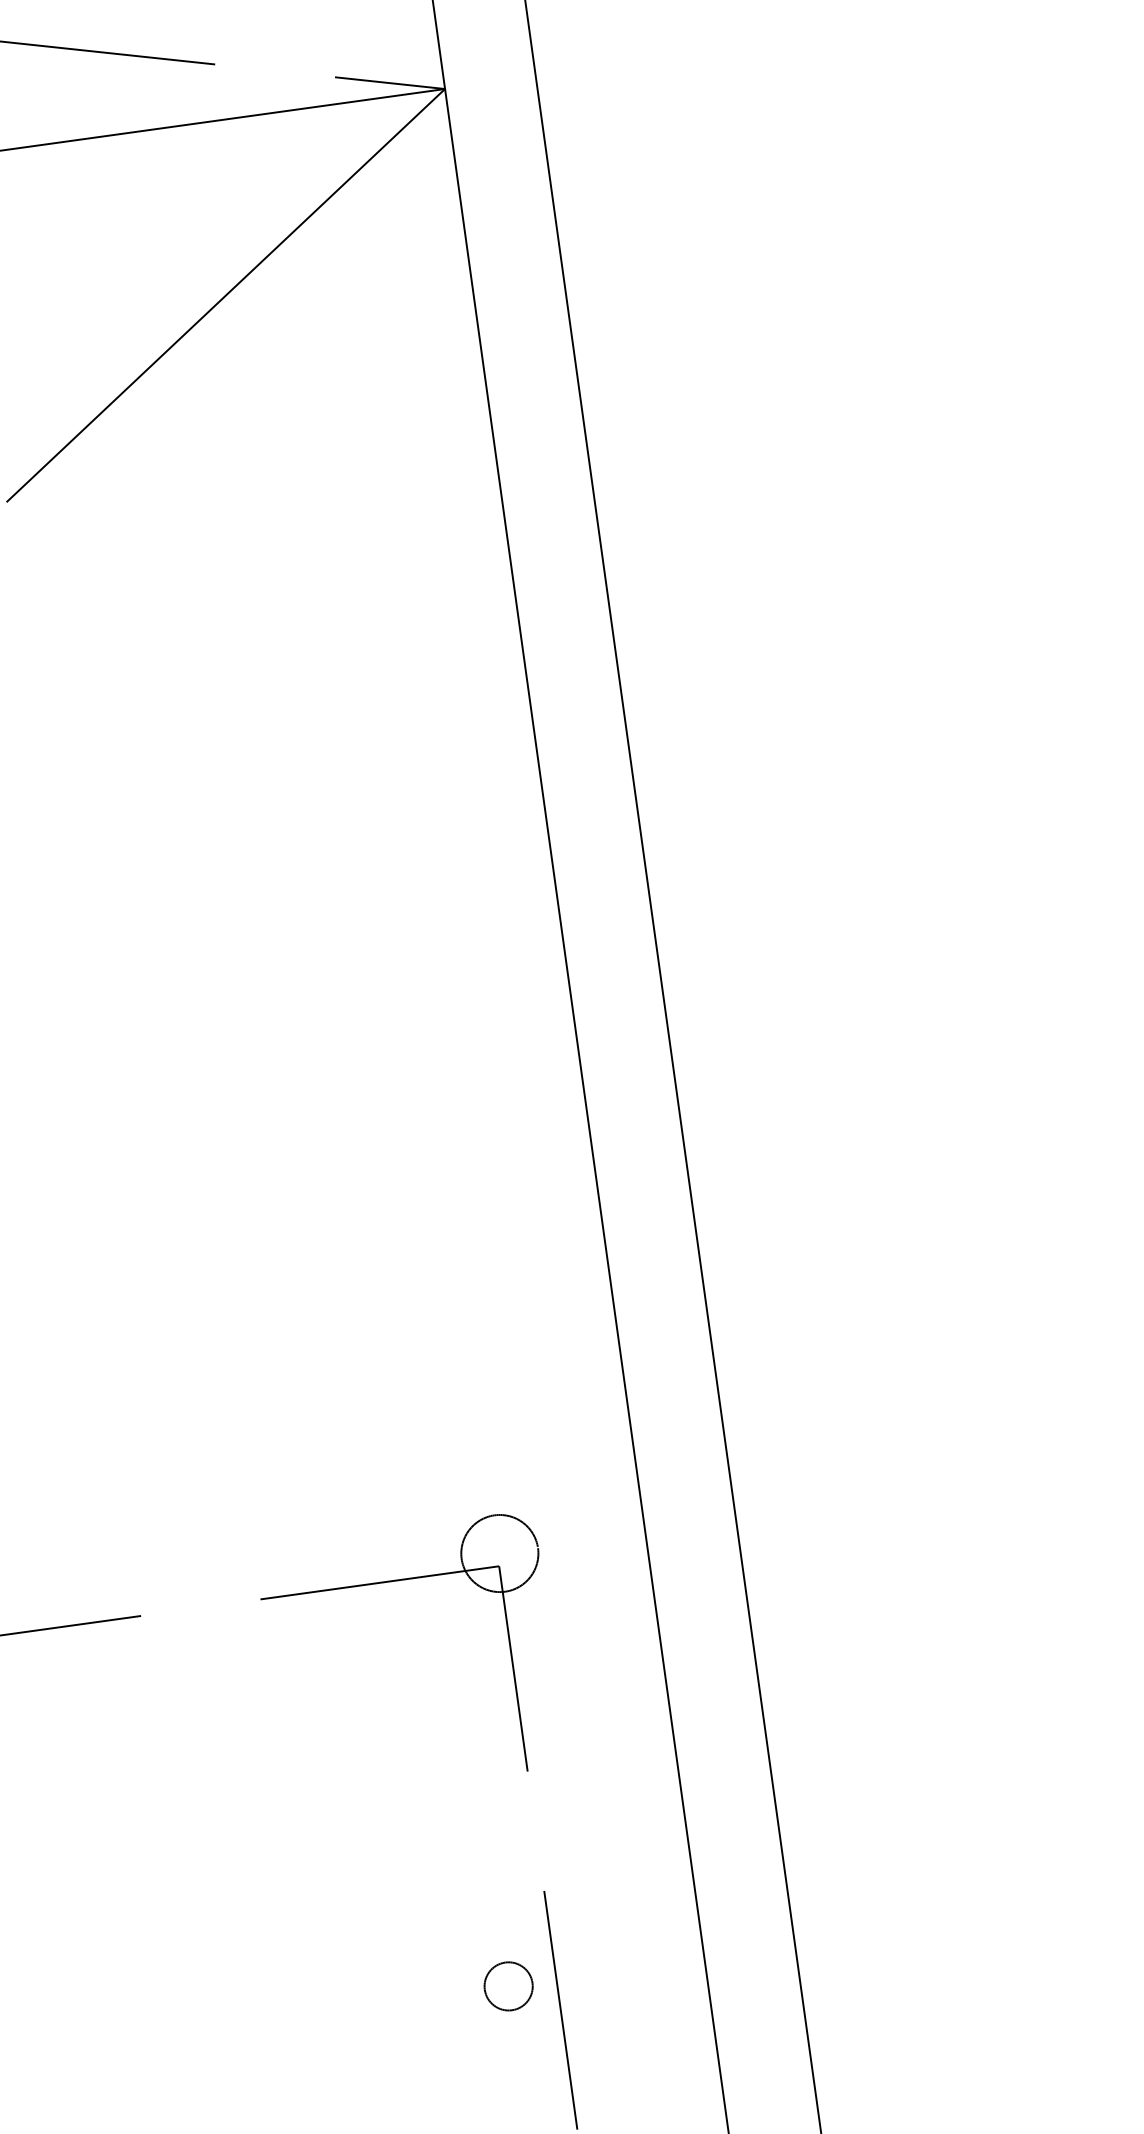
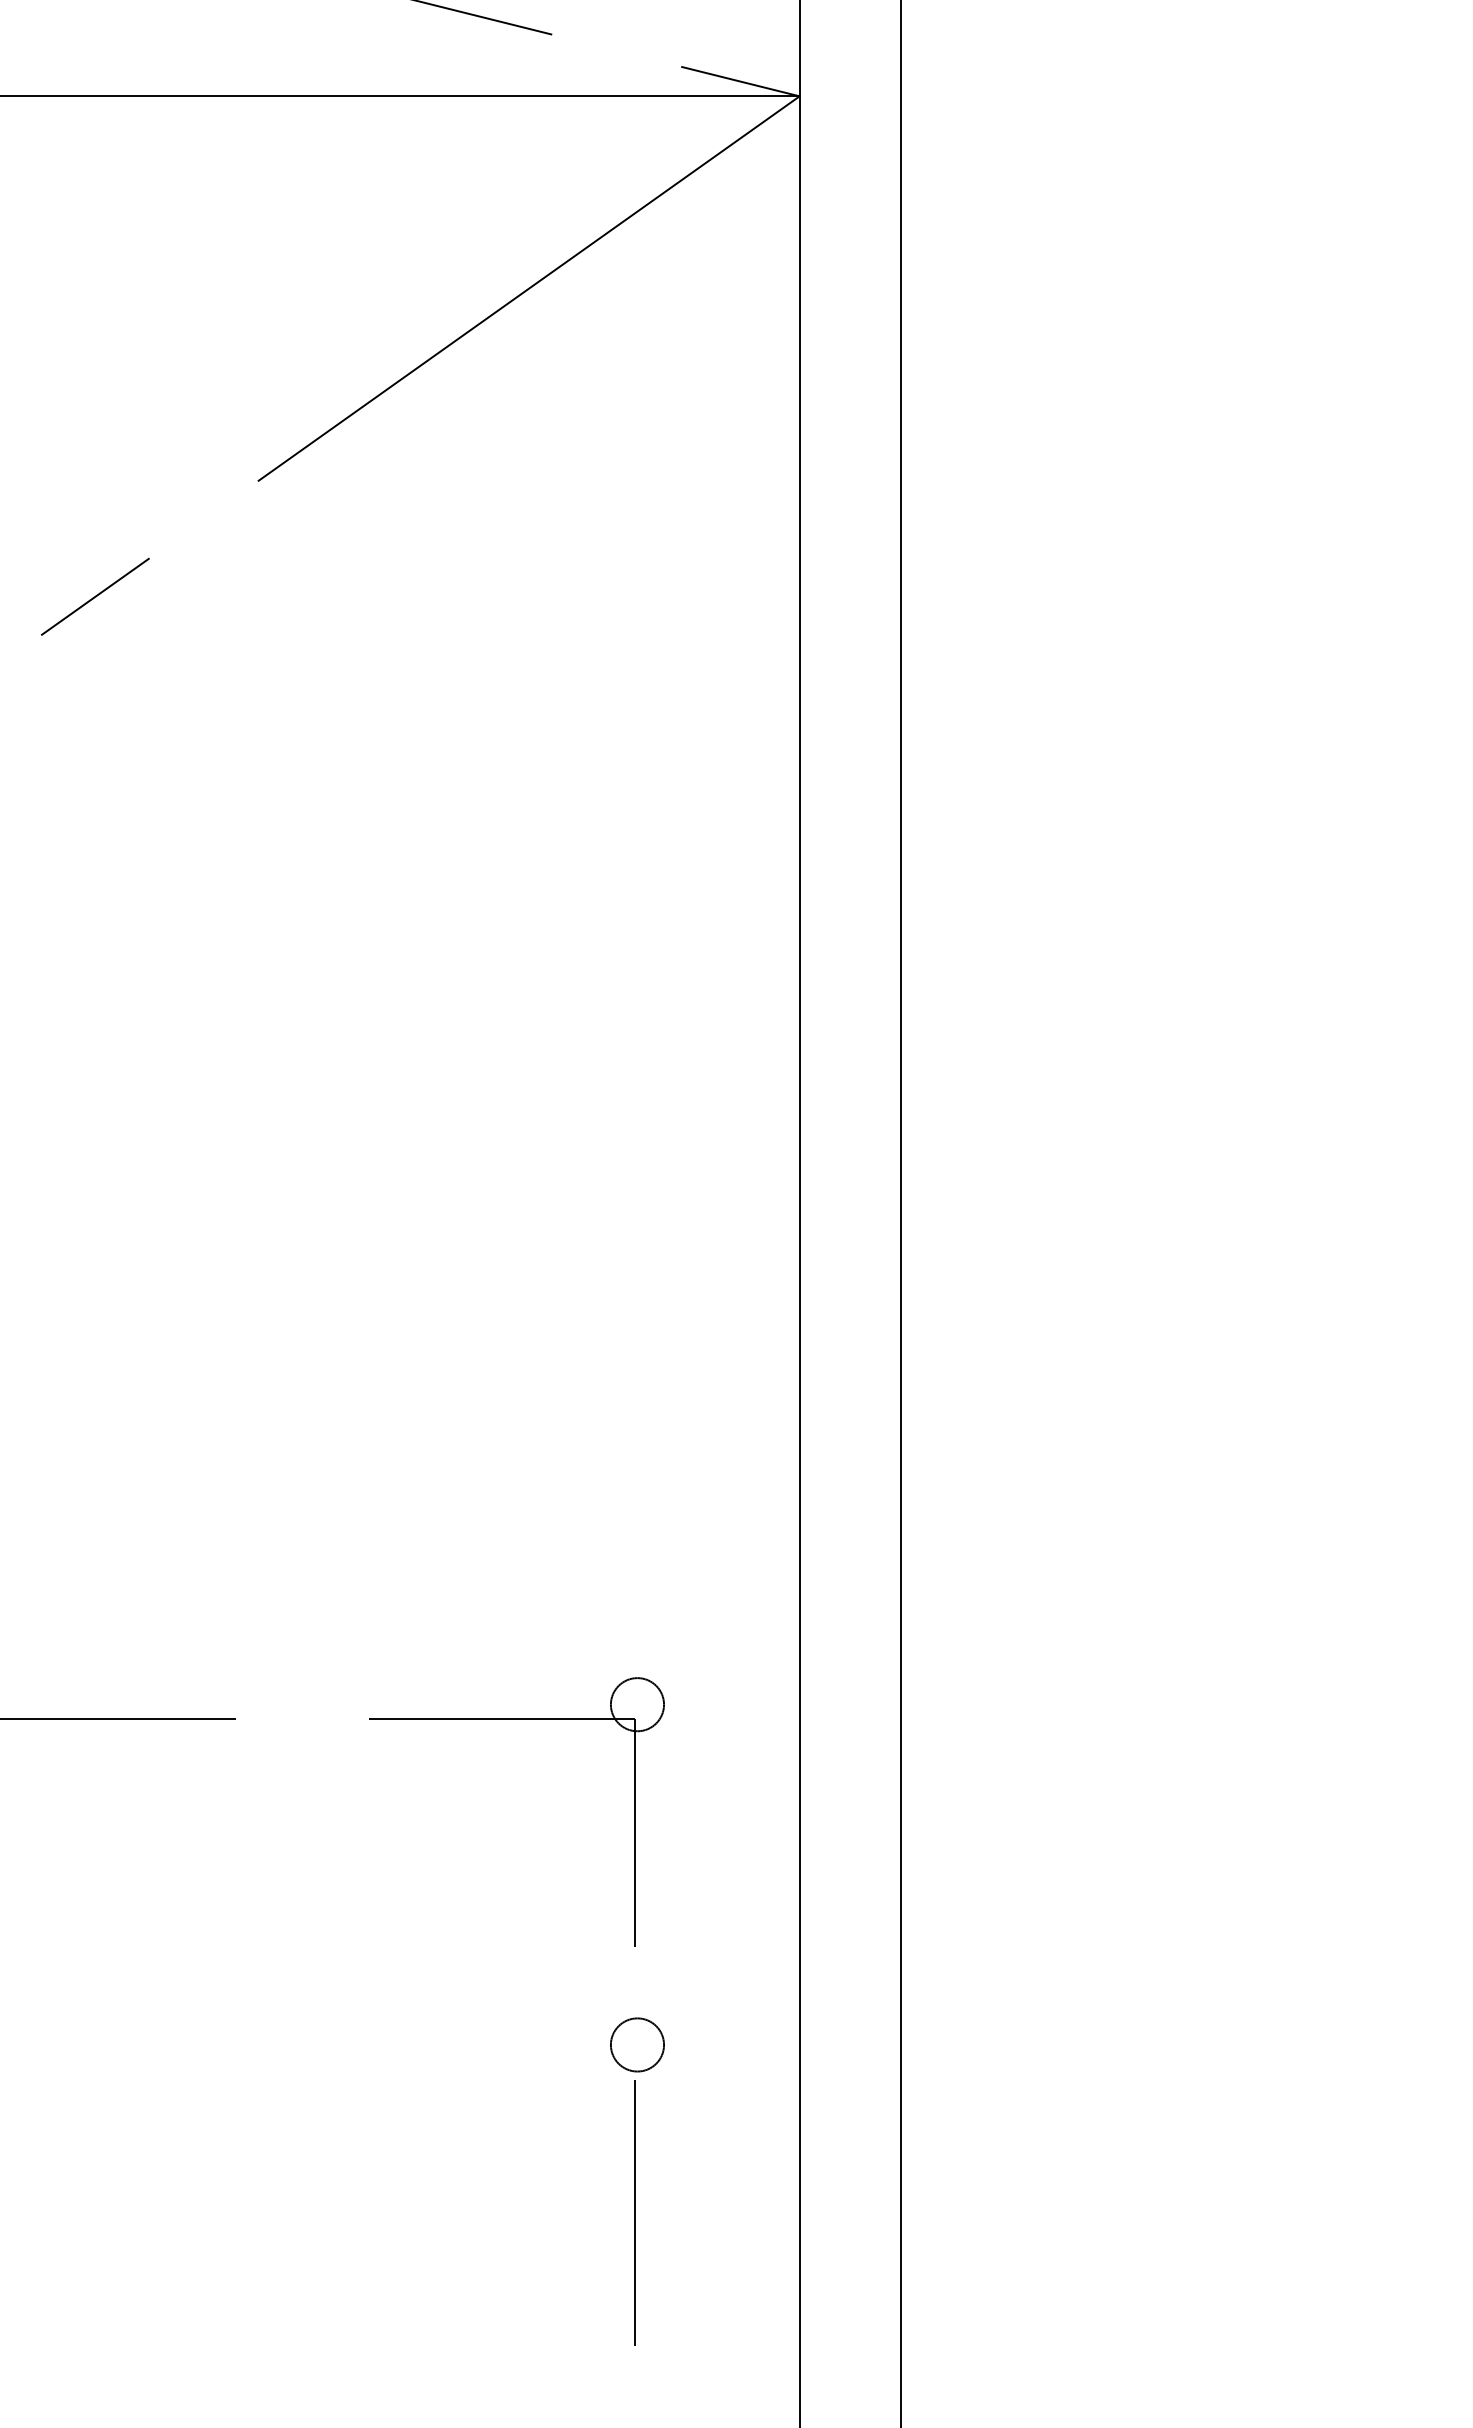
circle: (499, 1553) -> (637, 1704), size x0.62
circle: (508, 1985) -> (637, 2044), moved

